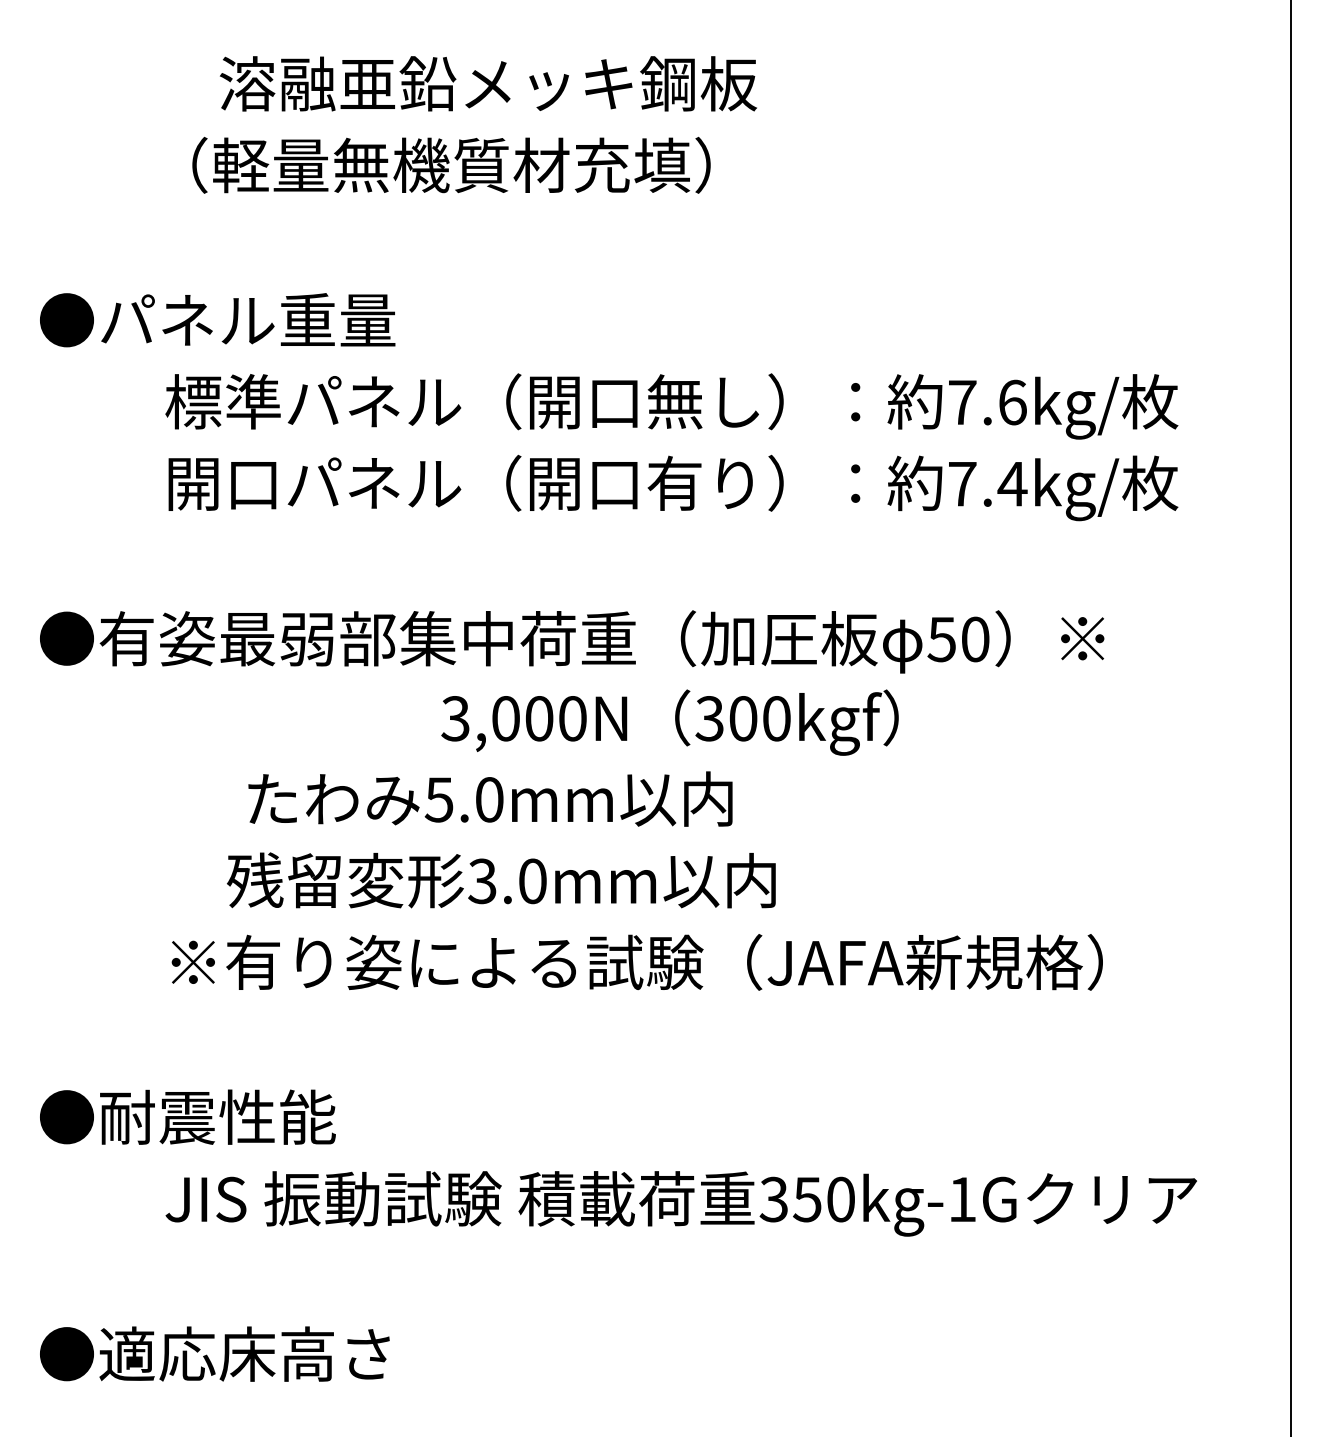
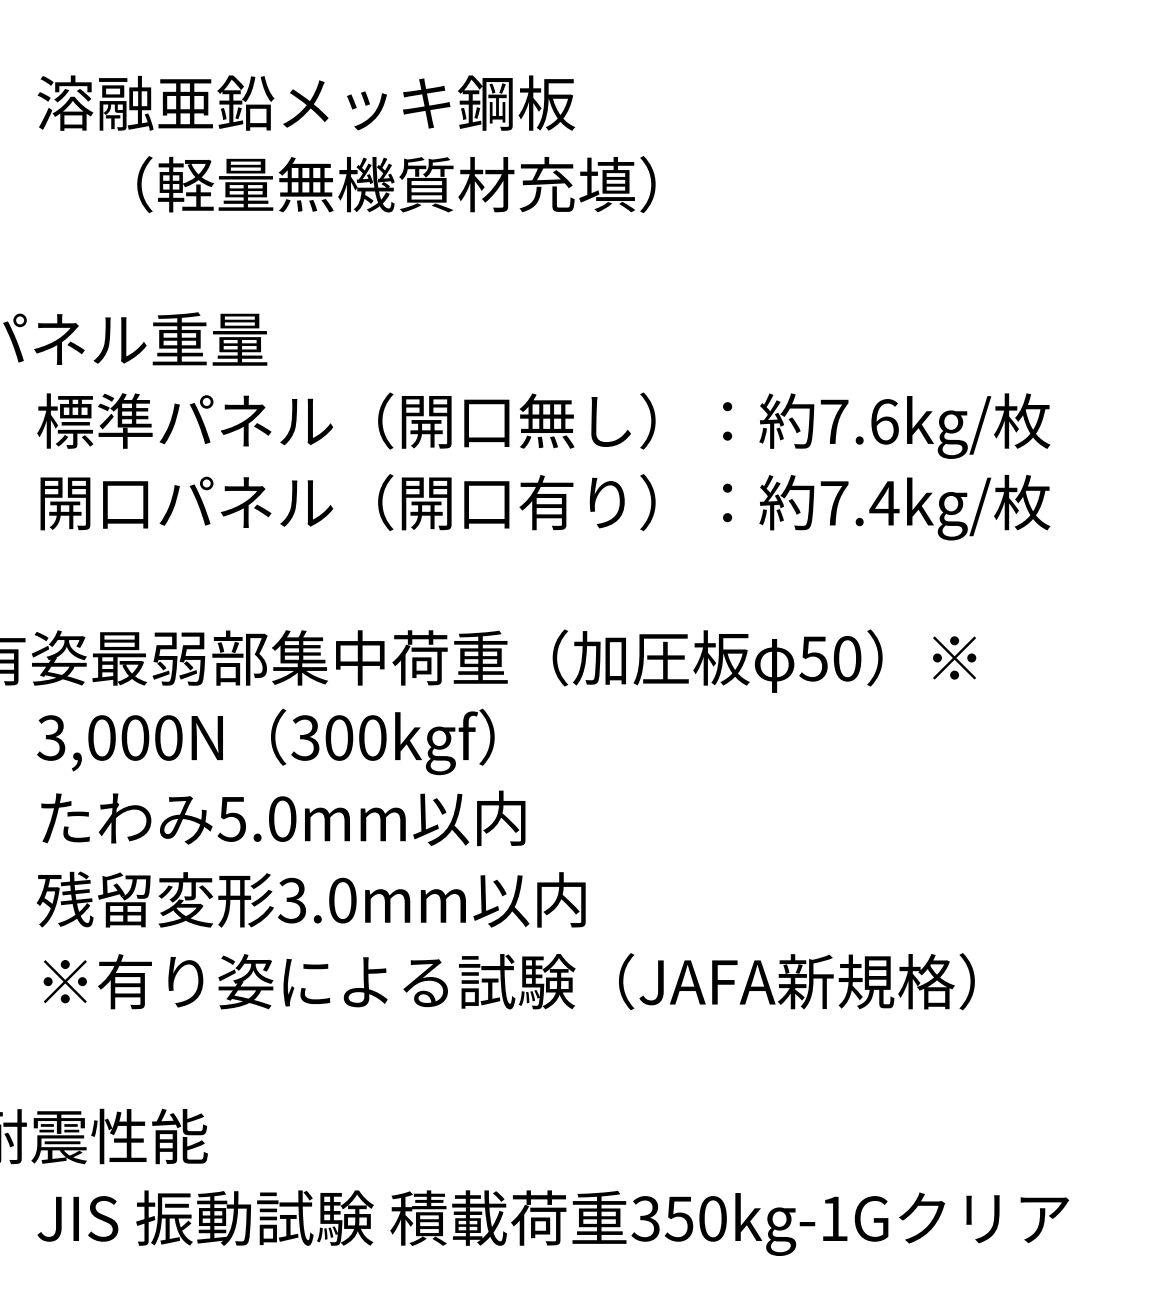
text: (488, 83) -> (306, 102), moved
text: (451, 164) -> (396, 183), moved
text: (669, 722) -> (265, 741), moved
text: (490, 798) -> (283, 817), moved
text: (500, 880) -> (310, 899), moved

